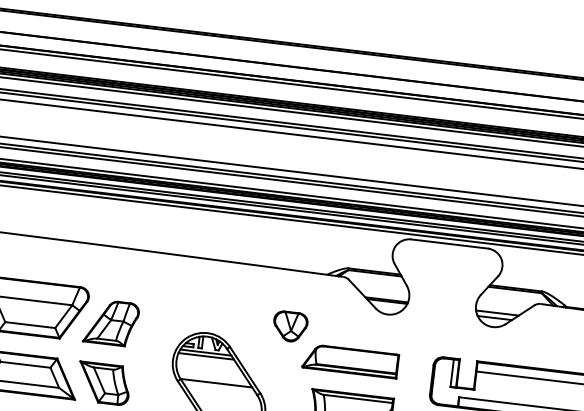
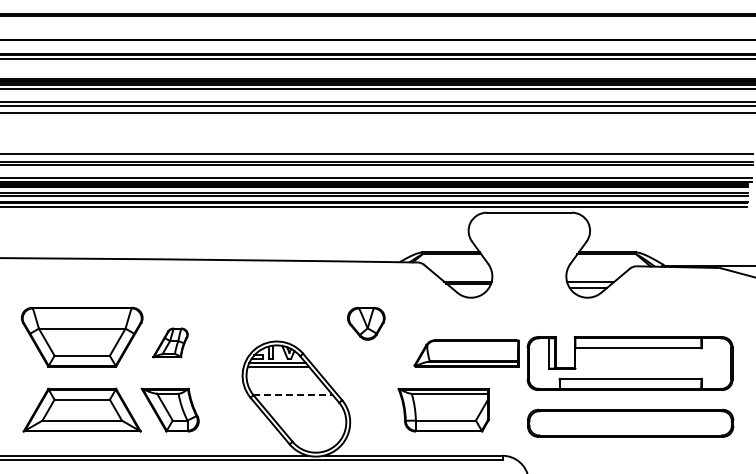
part: (111, 322) -> (170, 342), size x0.6
part: (350, 361) -> (466, 353), moved
line: (216, 382) -> (293, 394), solid -> dashed

